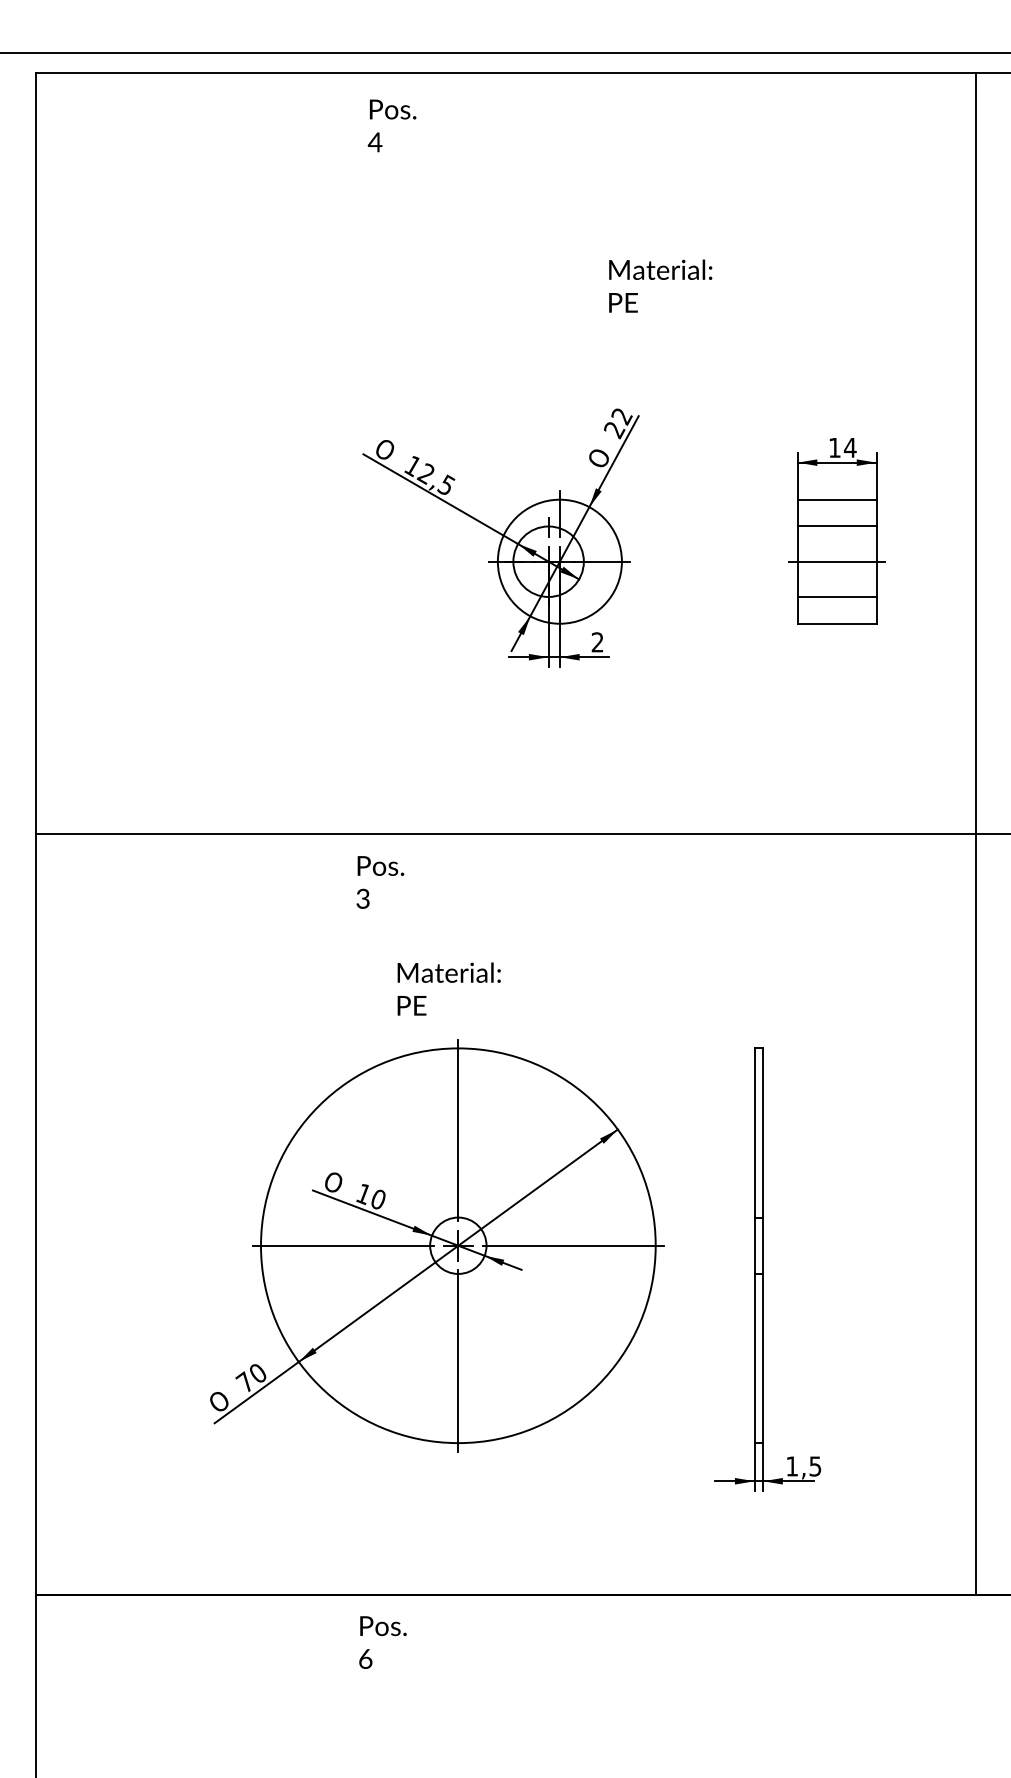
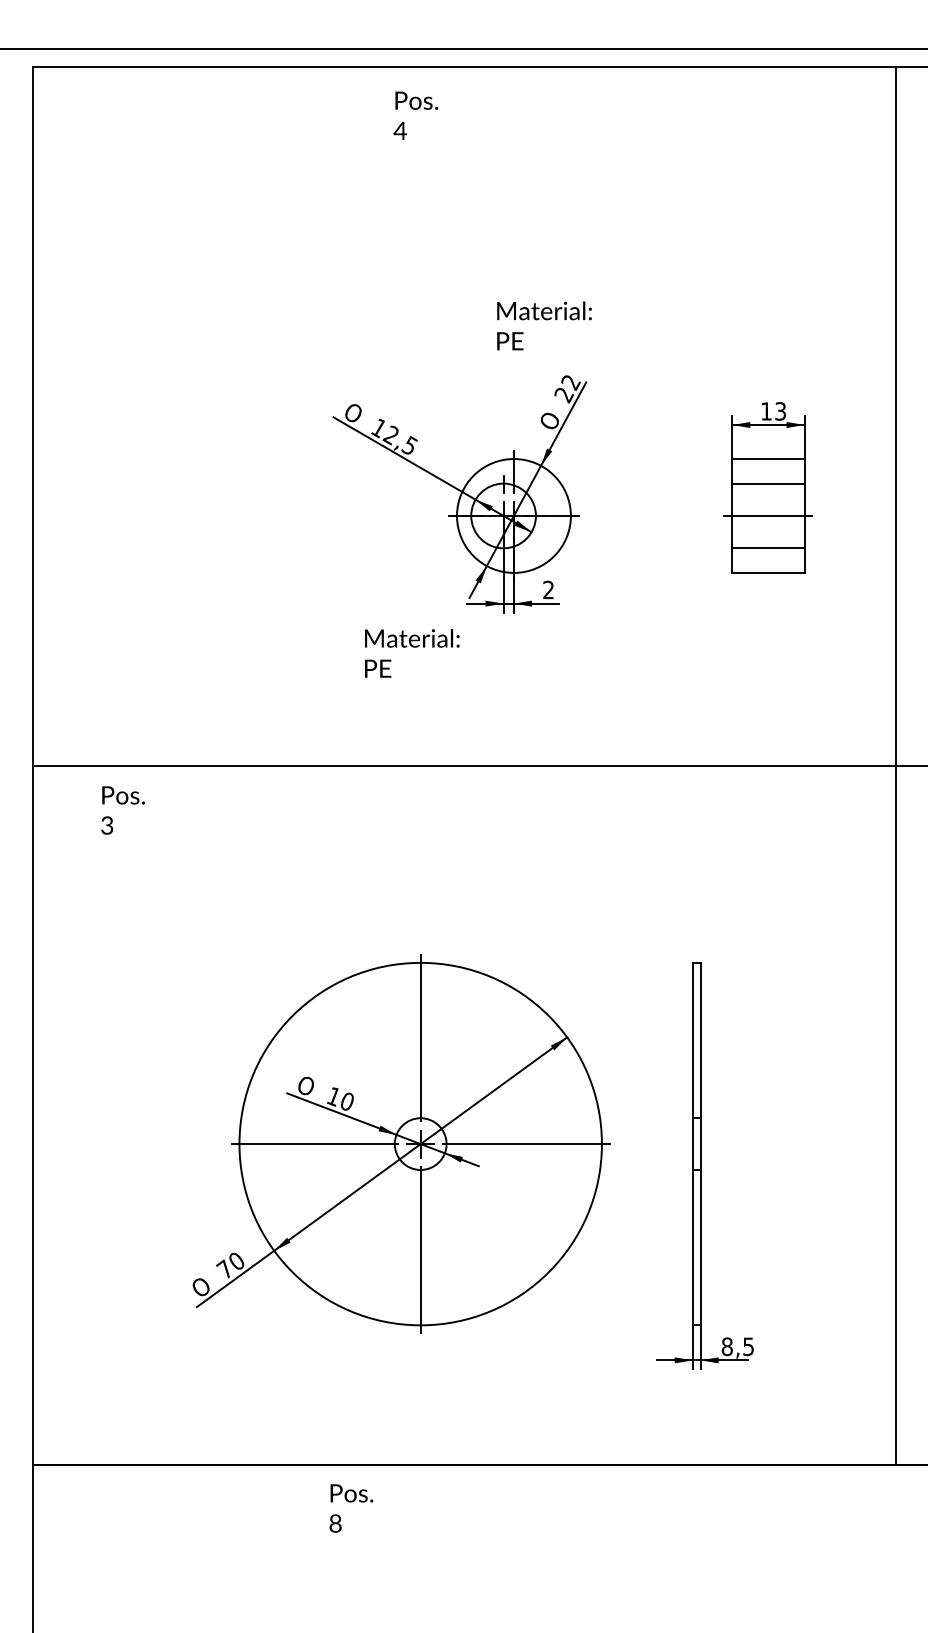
text: (391, 125) -> (415, 115), moved
text: (660, 285) -> (544, 325), moved
text: (850, 447) -> (780, 411), 14 -> 13
text: (379, 882) -> (122, 810), moved
text: (449, 989) -> (412, 653), moved
text: (791, 1466) -> (726, 1346), 1,5 -> 8,5
text: (365, 1658) -> (335, 1523), 6 -> 8

